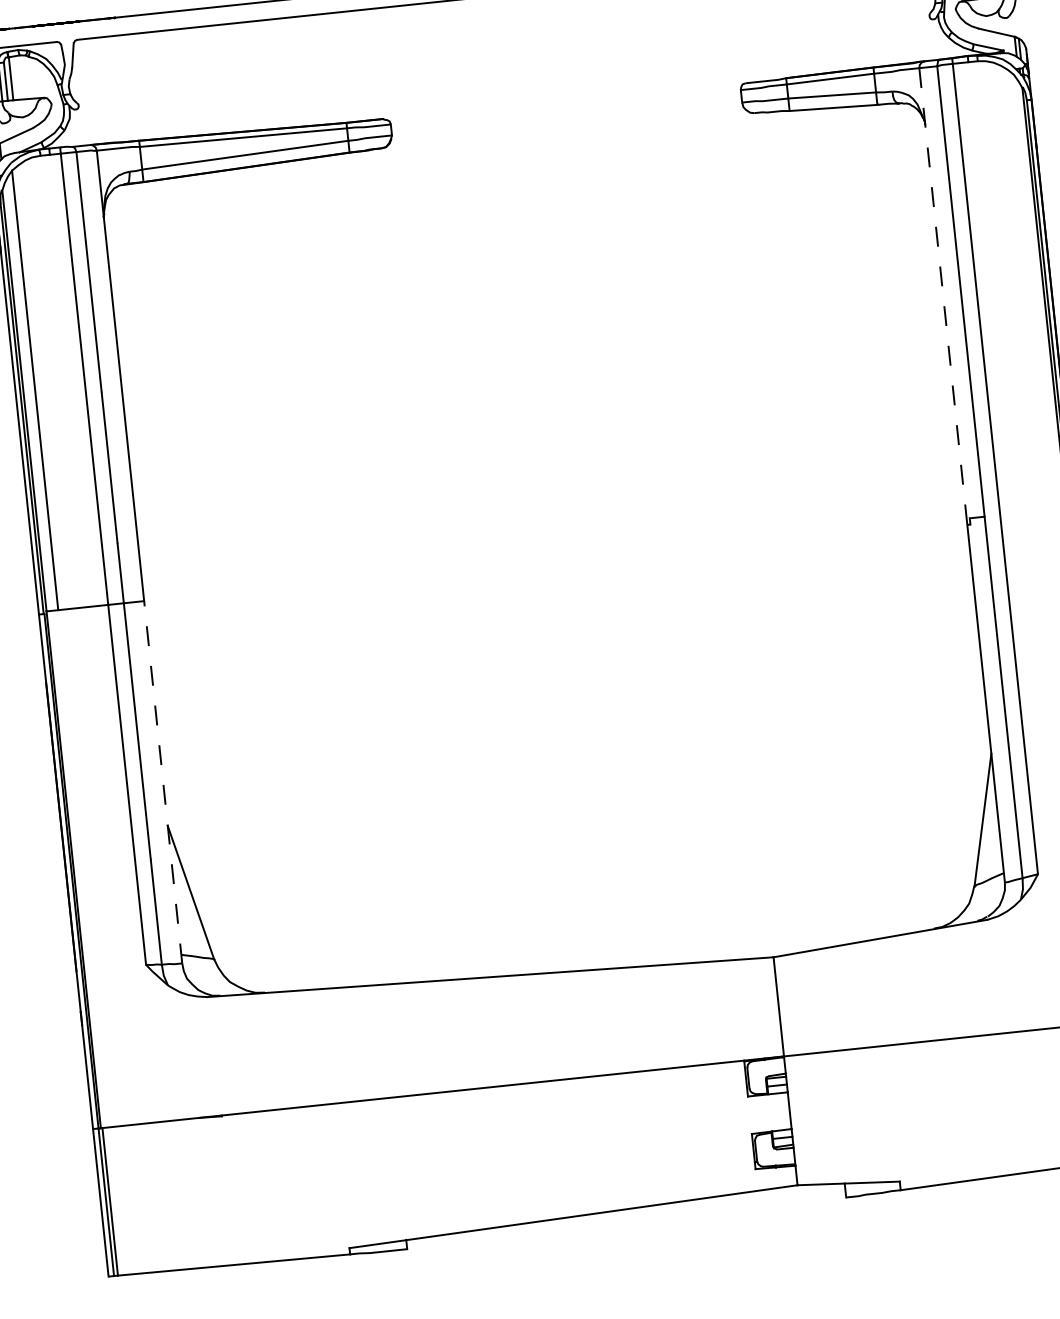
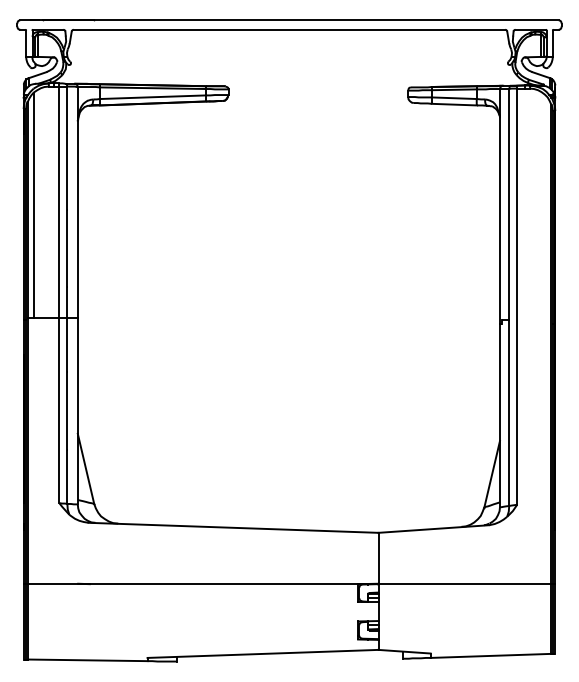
line: (942, 297) -> (499, 206), dashed -> solid
line: (162, 780) -> (77, 410), dashed -> solid

